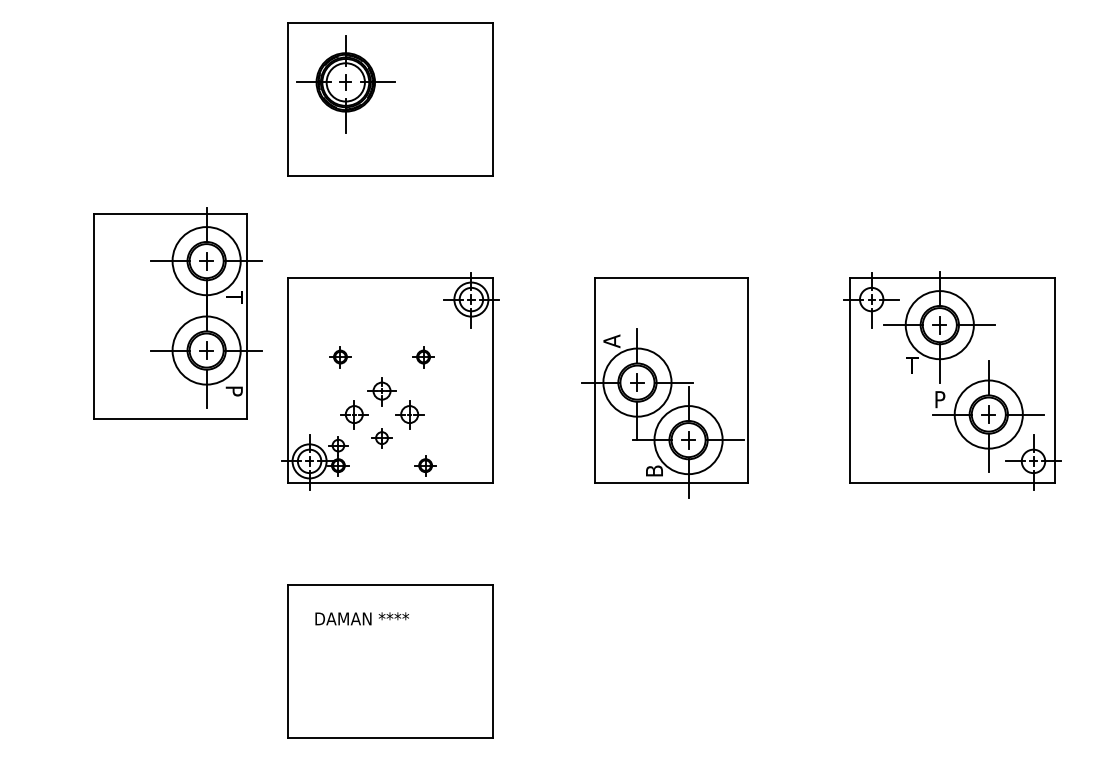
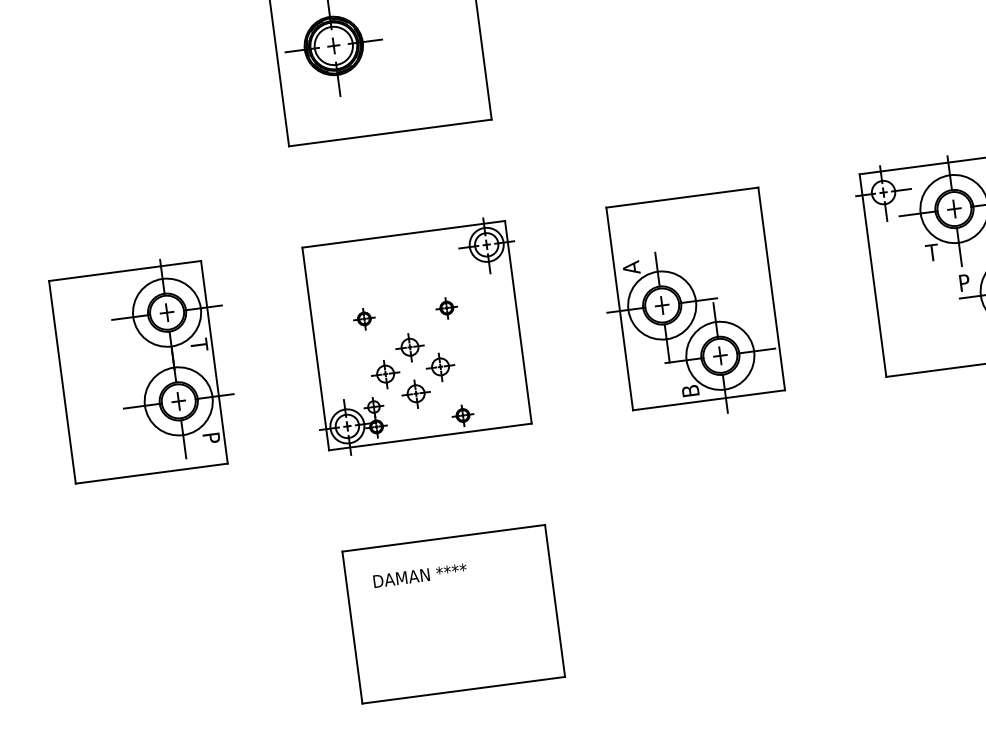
part: (177, 313) -> (145, 368), moved
part: (381, 438) -> (415, 394), size x1.43

